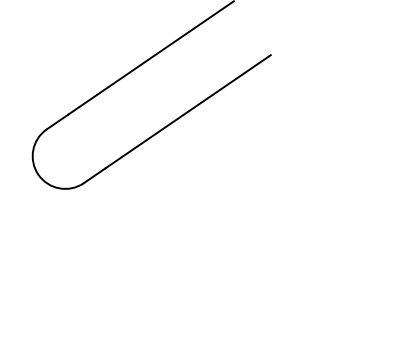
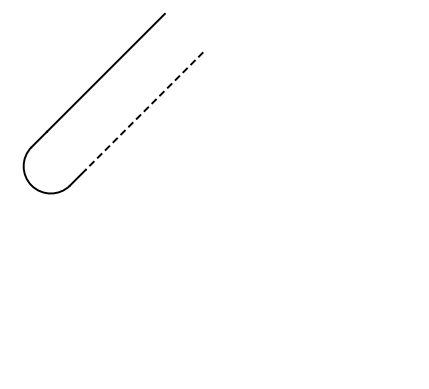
line: (187, 111) -> (143, 111), solid -> dashed

